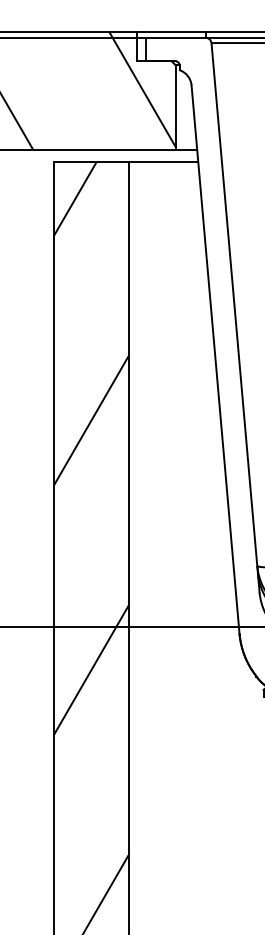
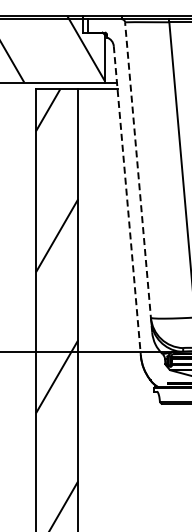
line: (235, 317) -> (138, 177), solid -> dashed
line: (215, 360) -> (127, 201), solid -> dashed

